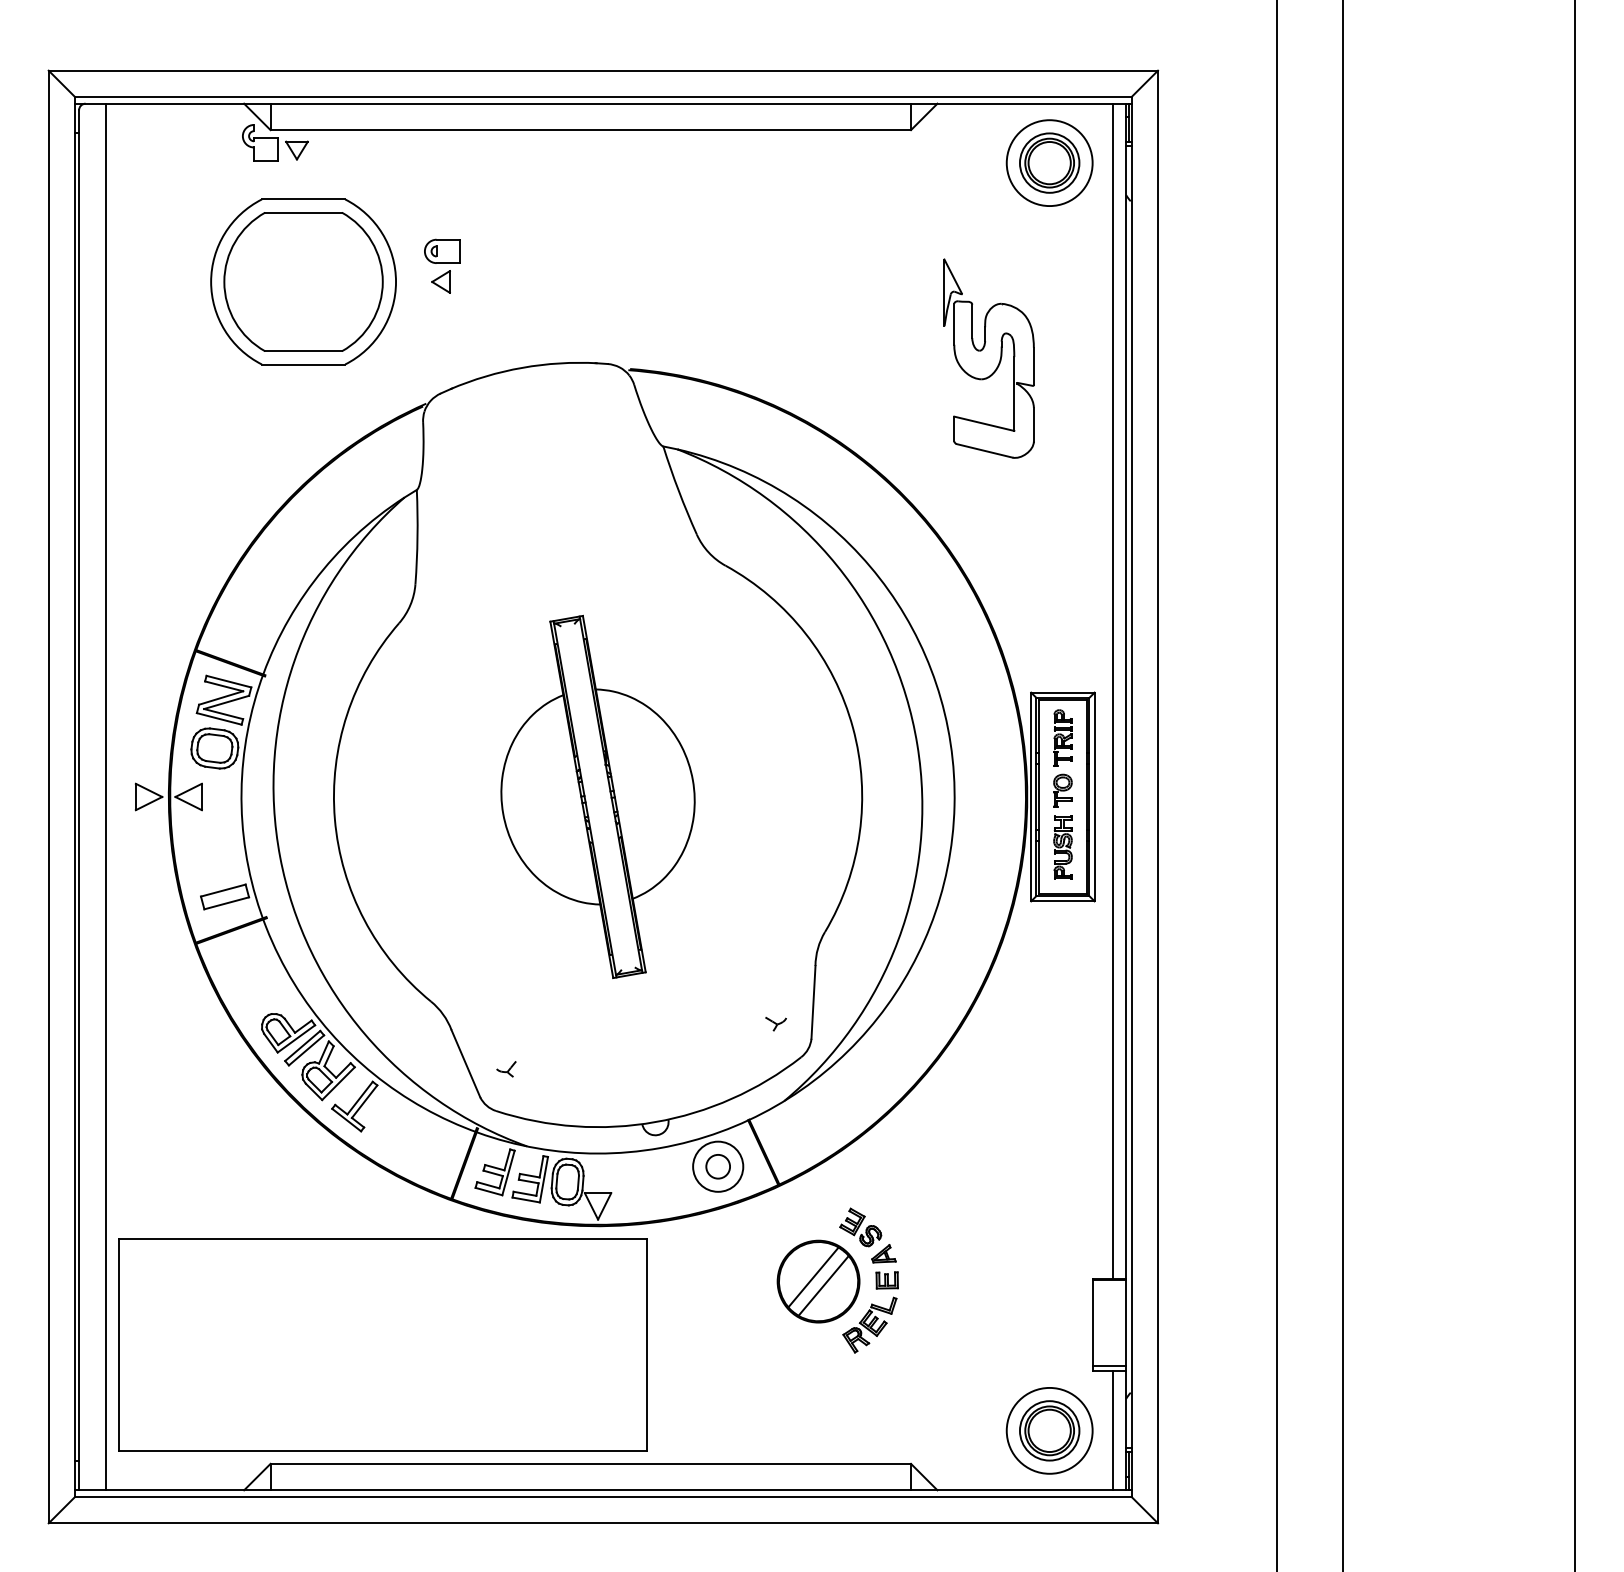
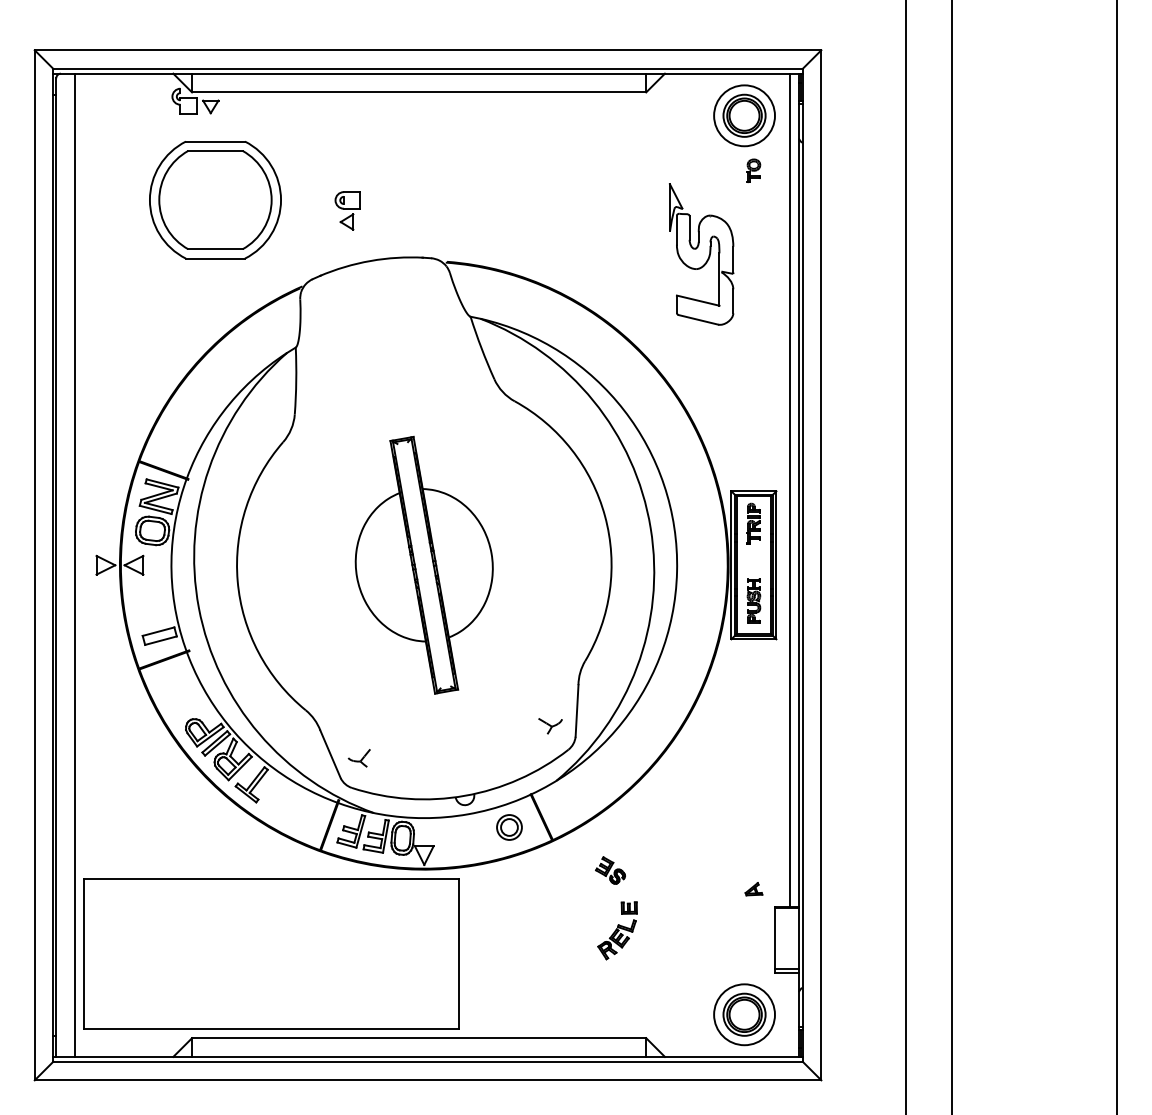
part: (442, 265) -> (348, 210), moved
part: (1062, 790) -> (753, 170), moved
part: (775, 1024) -> (550, 726), size x1.6
part: (506, 1069) -> (359, 758), size x1.6
circle: (718, 1166) -> (509, 827), size x0.7
part: (883, 1253) -> (753, 889), moved
part: (818, 1281) -> (580, 908), removed
line: (1113, 1430) -> (789, 1014), removed

